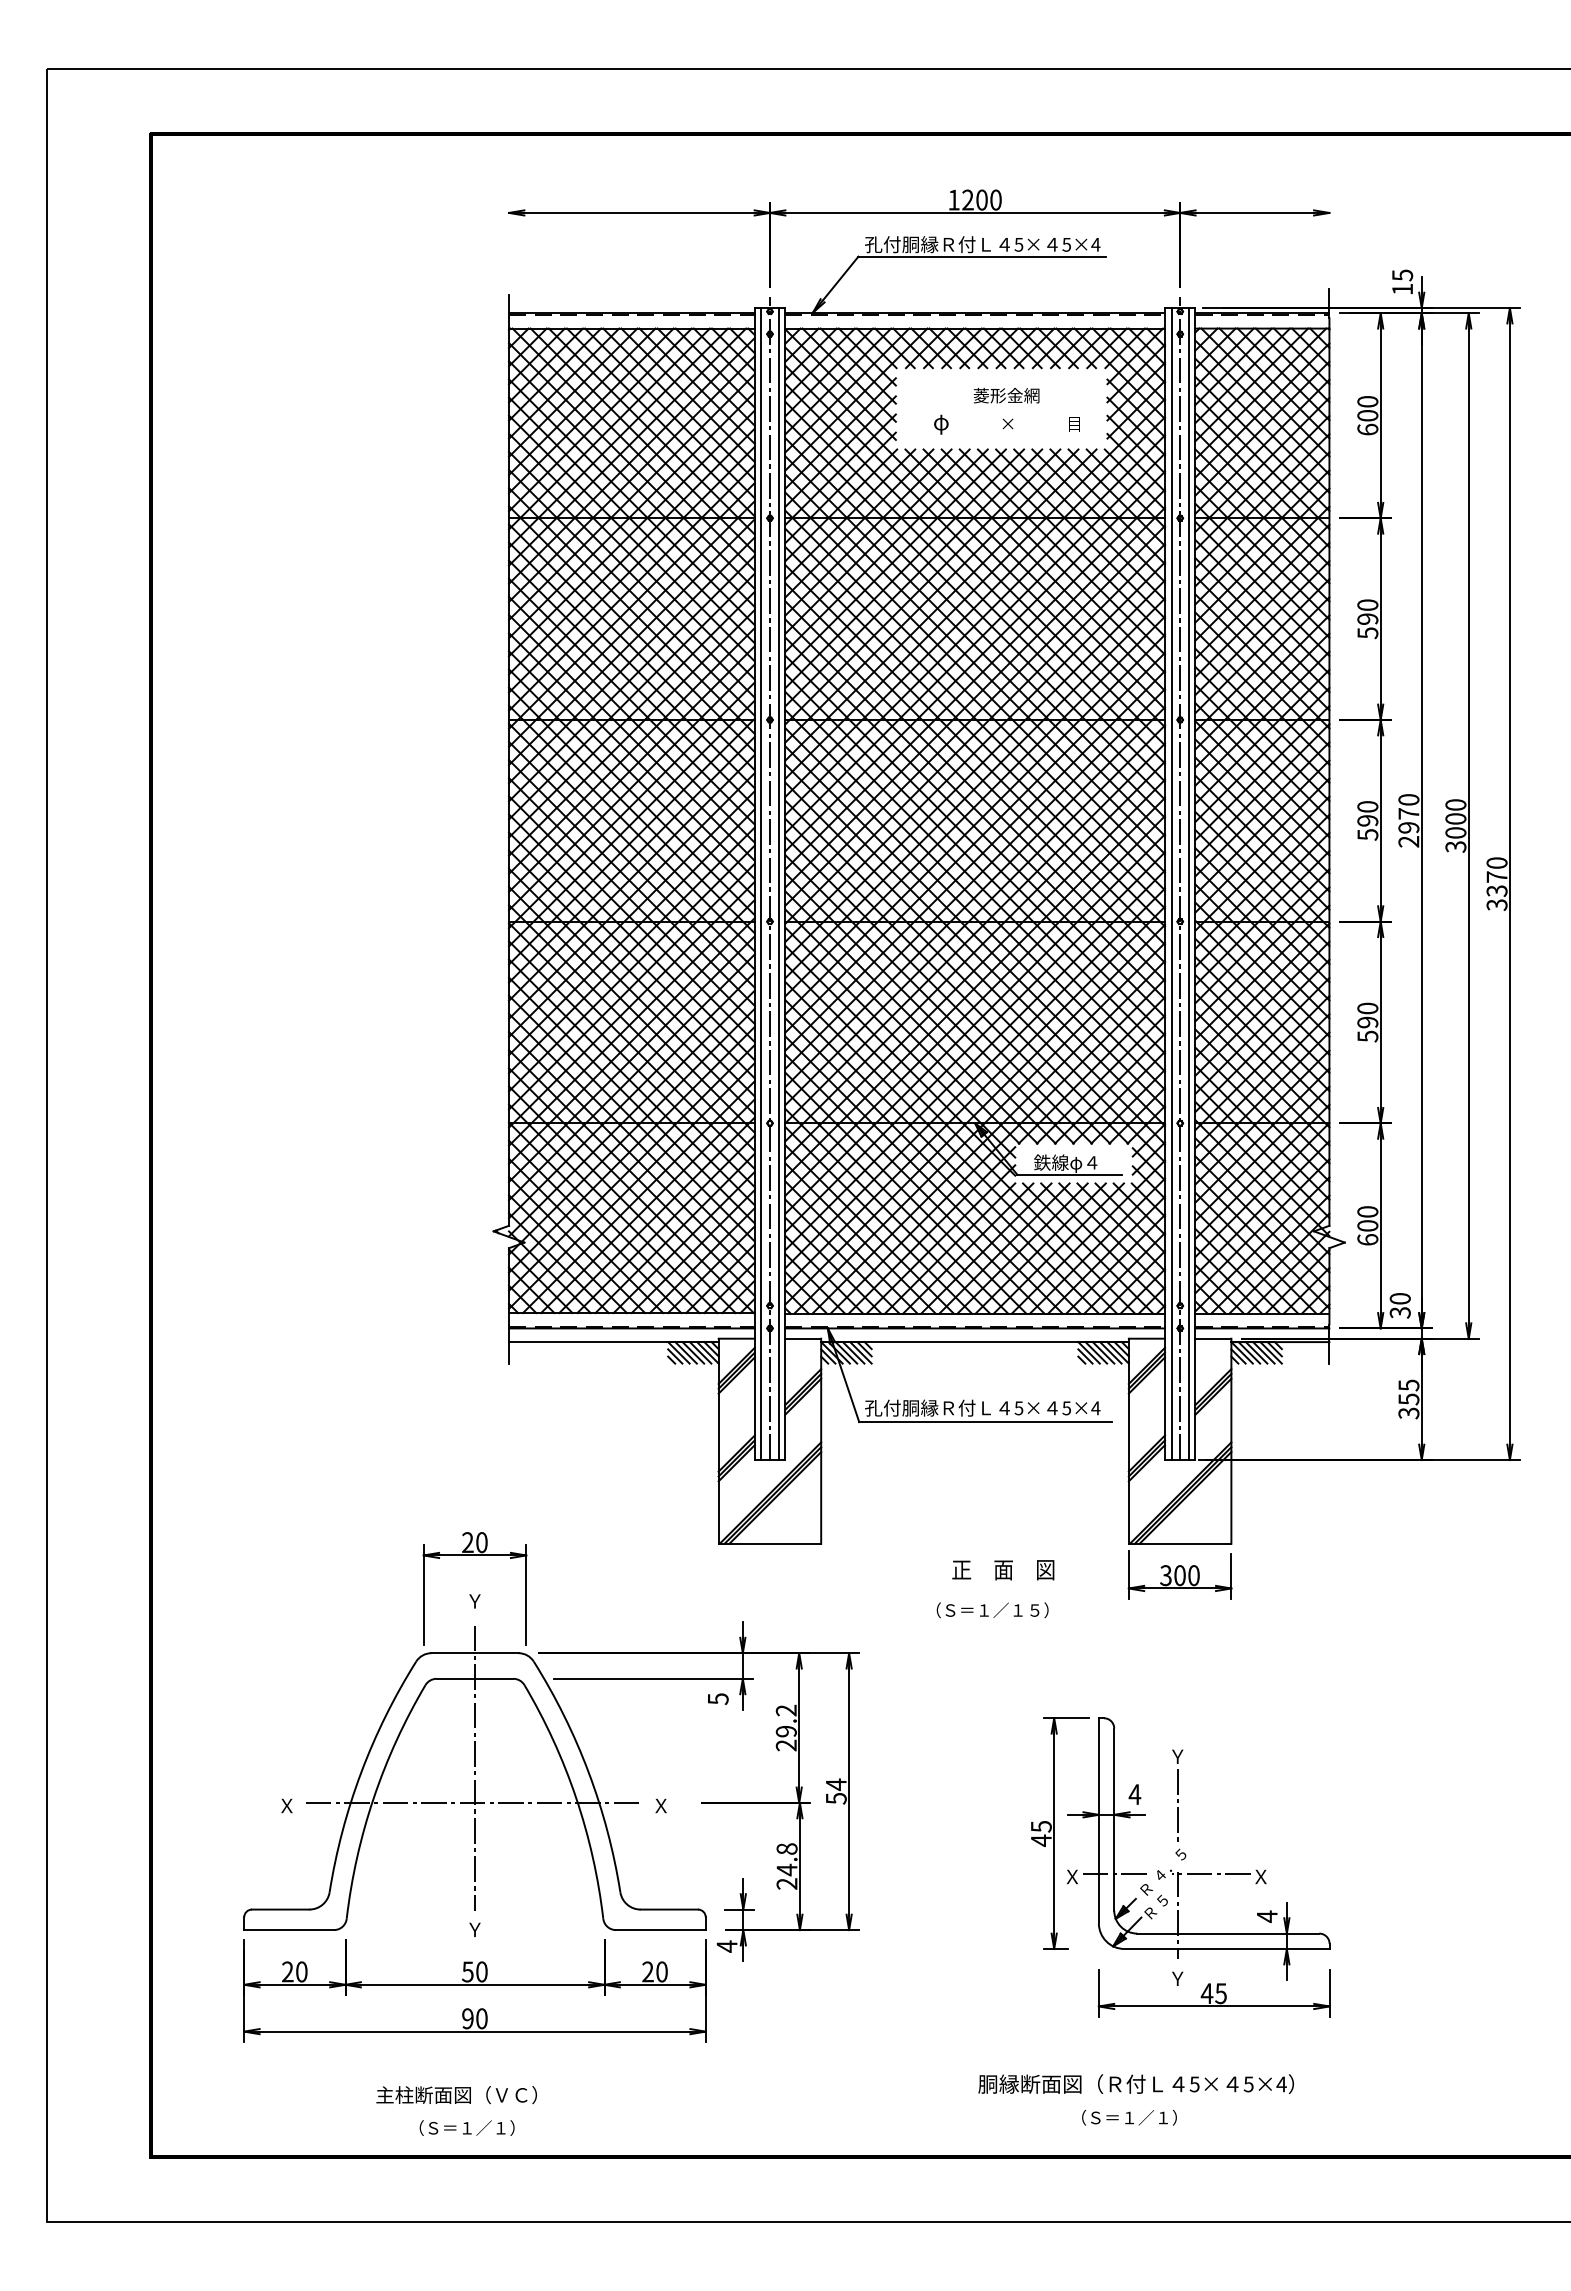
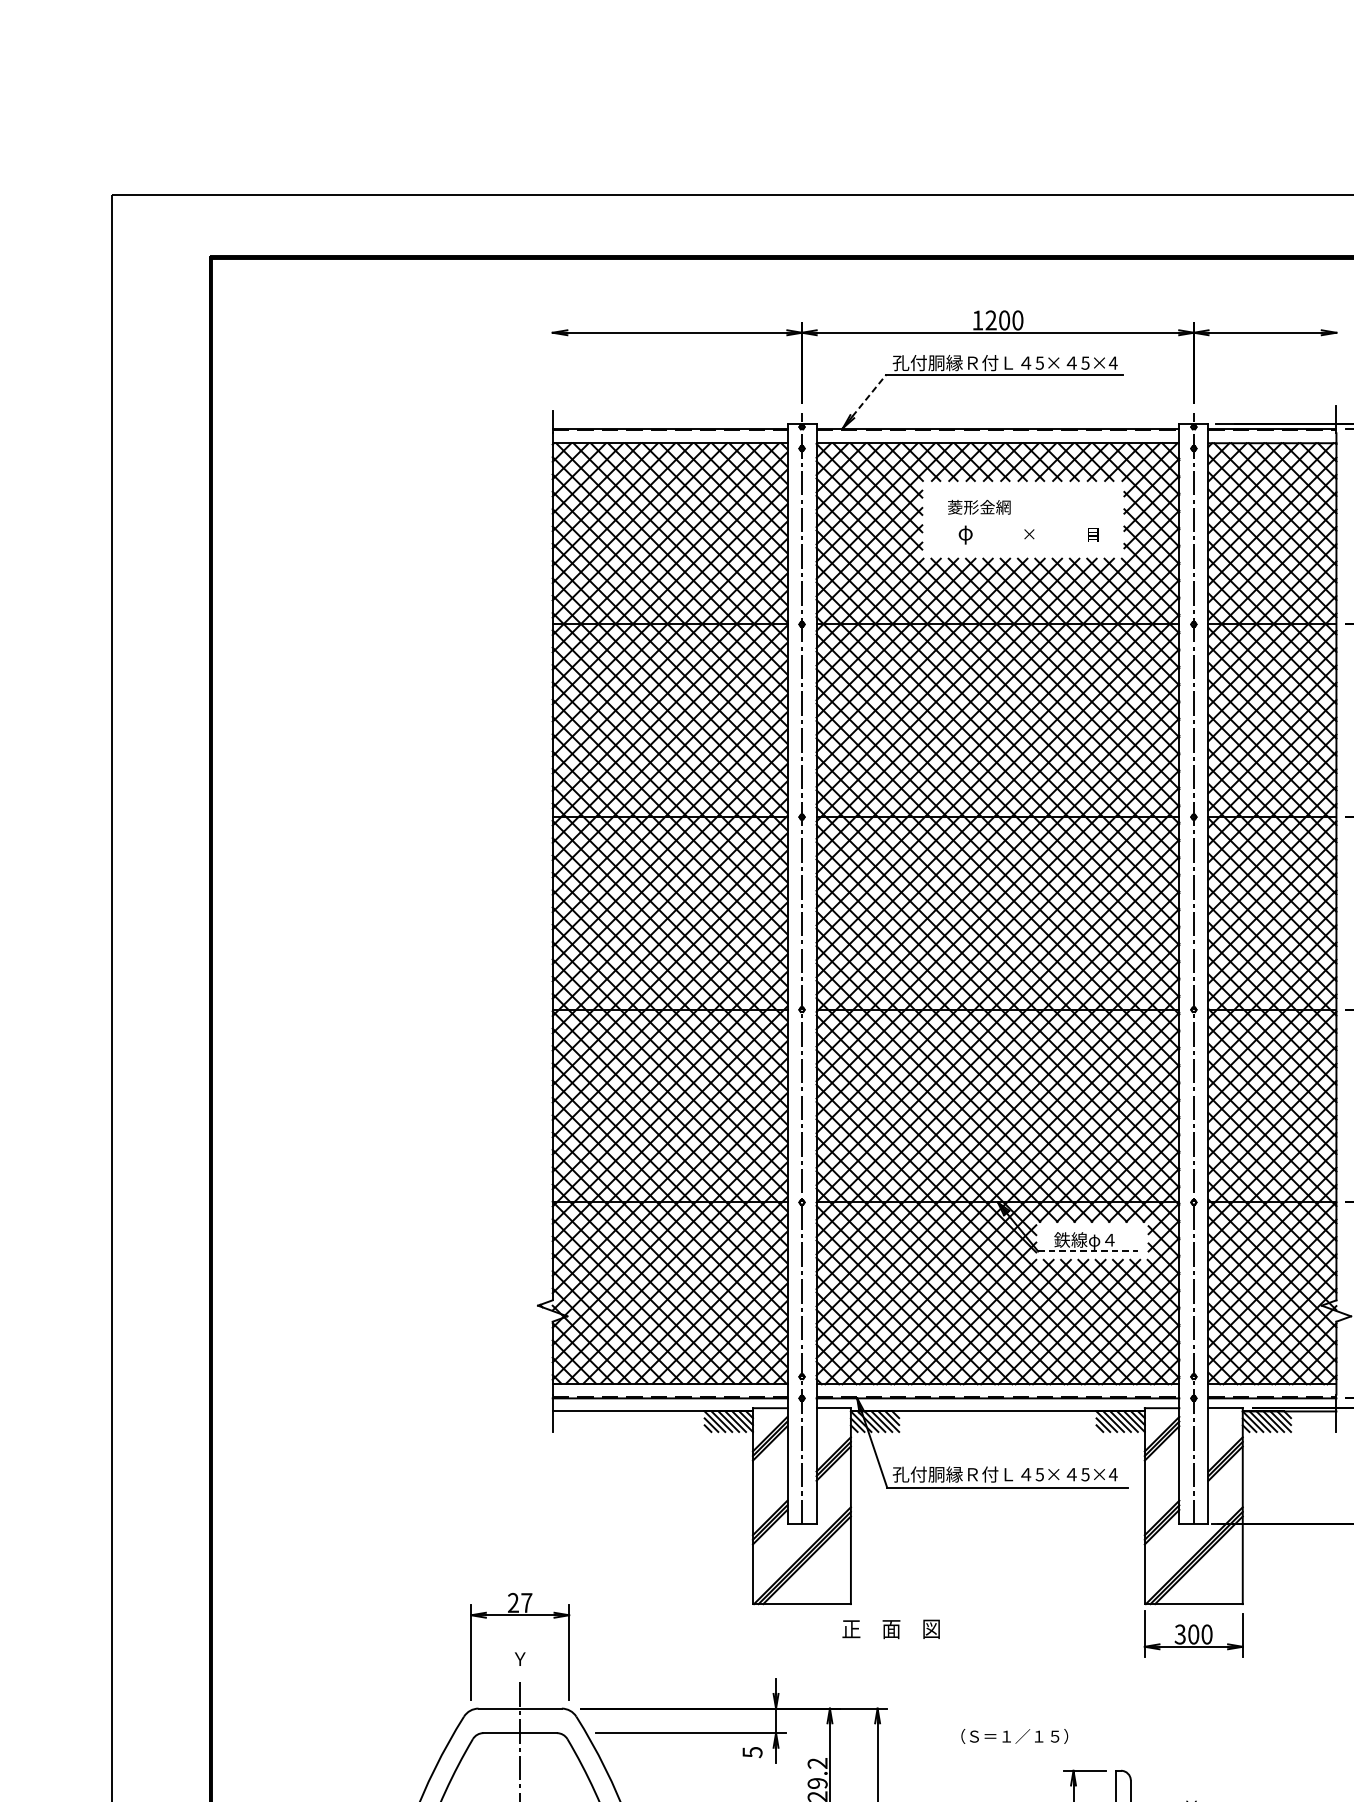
line: (840, 278) -> (869, 395), solid -> dashed
text: (1006, 395) -> (979, 507), moved
line: (761, 884) -> (793, 974), removed
line: (778, 884) -> (810, 974), removed
line: (1171, 884) -> (1185, 974), removed
line: (1188, 884) -> (1201, 974), removed
line: (1070, 1174) -> (1089, 1251), solid -> dashed
text: (481, 1542) -> (526, 1602), 20 -> 27
text: (1003, 1570) -> (891, 1629), moved
text: (992, 1610) -> (1014, 1736), moved

